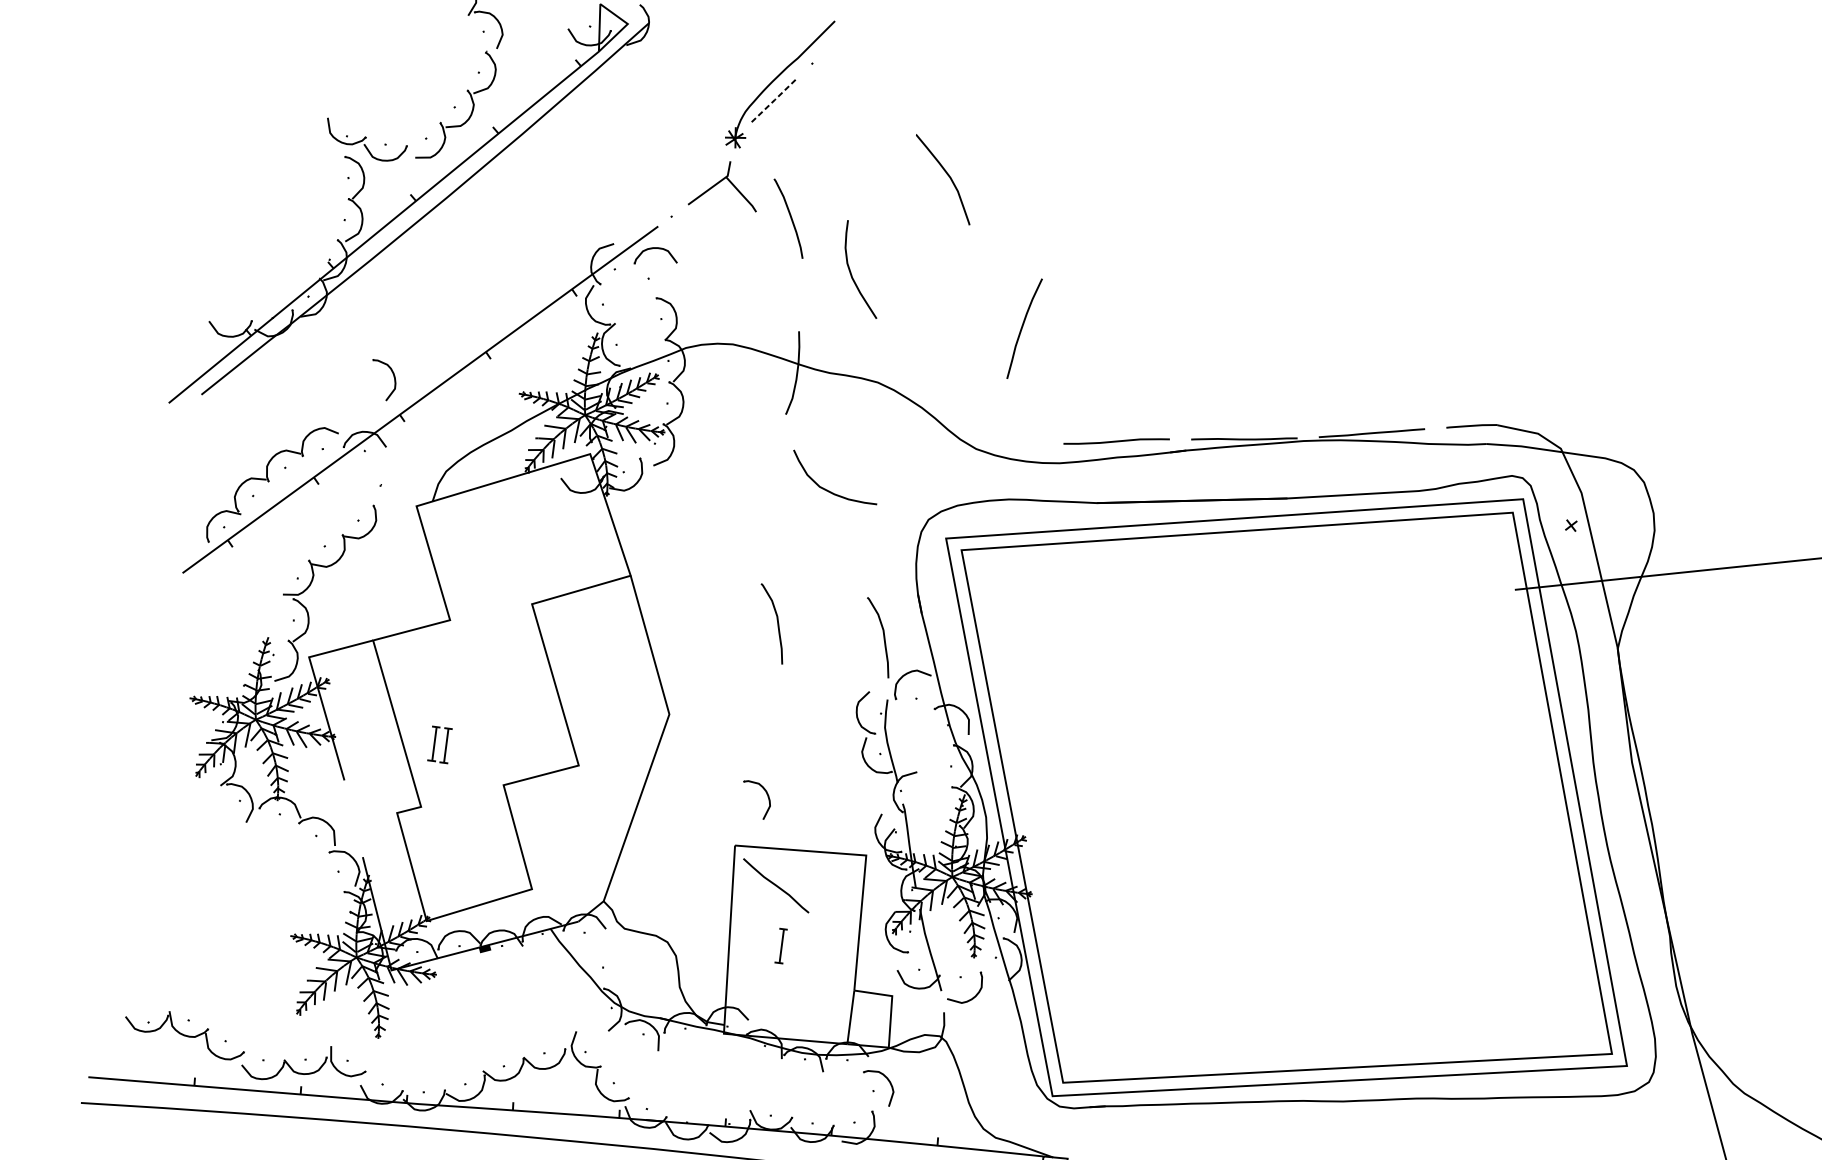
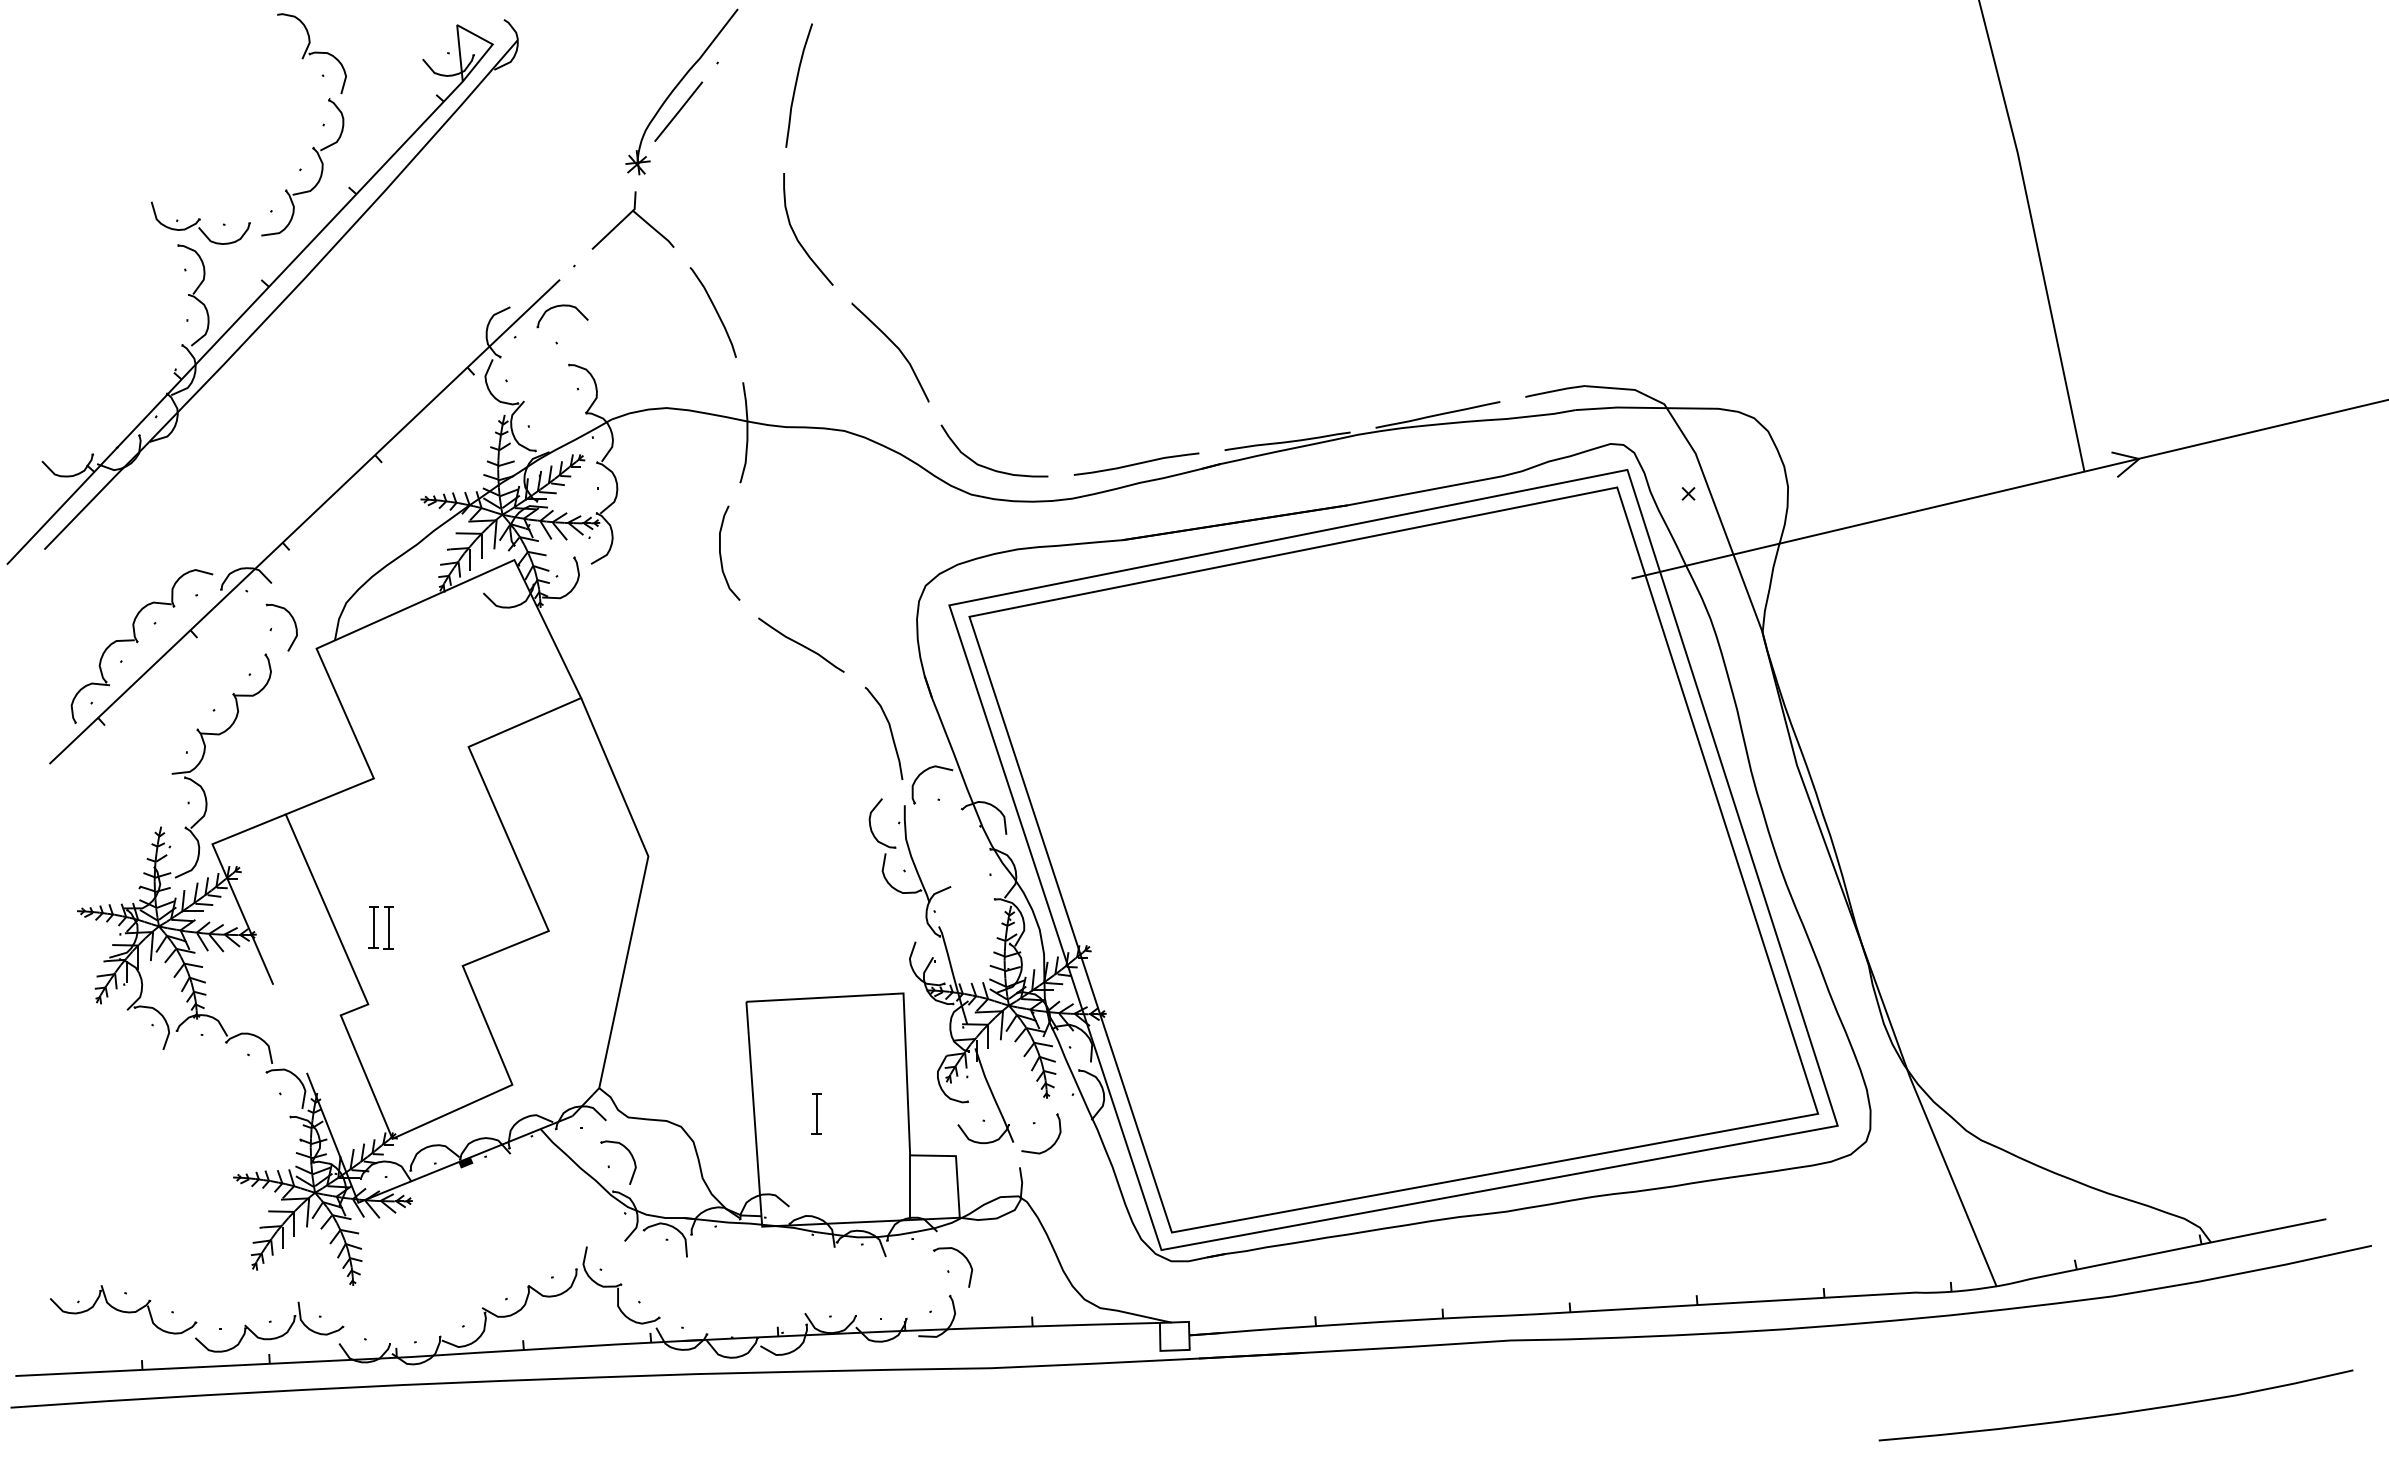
line: (774, 99) -> (678, 111), dashed -> solid
curve: (947, 175) -> (895, 346), moved
curve: (790, 218) -> (715, 311), moved
curve: (851, 273) -> (796, 235), moved
curve: (1022, 328) -> (796, 85), moved
part: (394, 380) -> (294, 625), moved
curve: (762, 471) -> (721, 554), added
curve: (829, 490) -> (989, 467), moved
curve: (776, 621) -> (761, 729), removed
part: (766, 795) -> (630, 1155), moved
curve: (776, 885) -> (801, 644), moved

